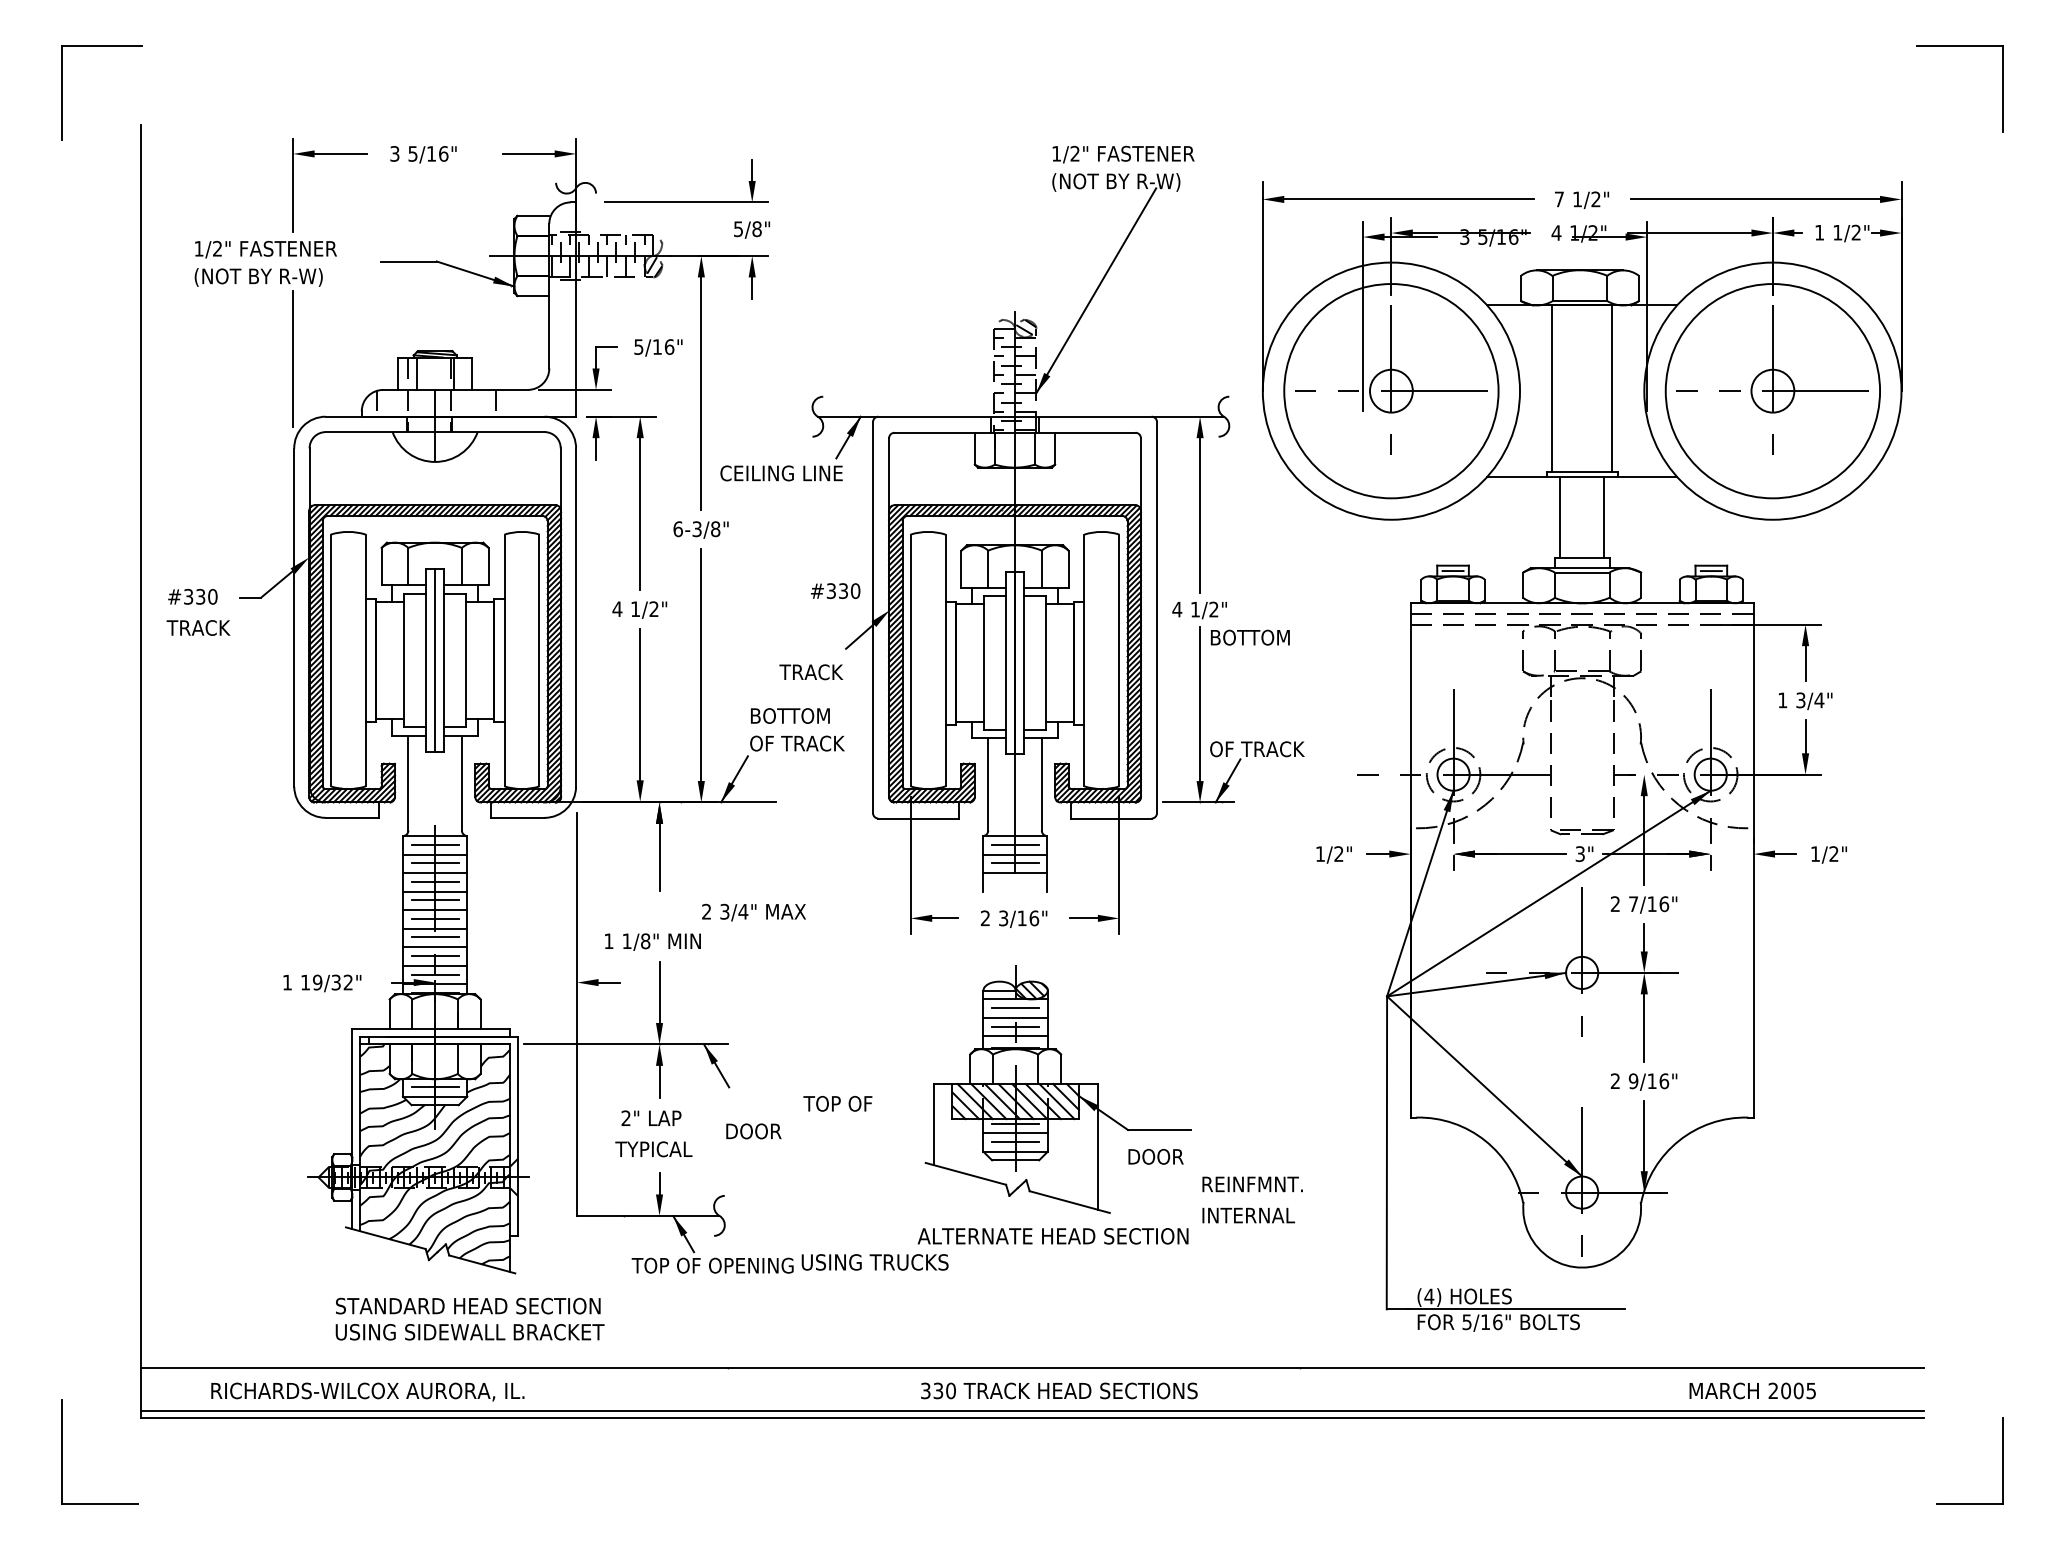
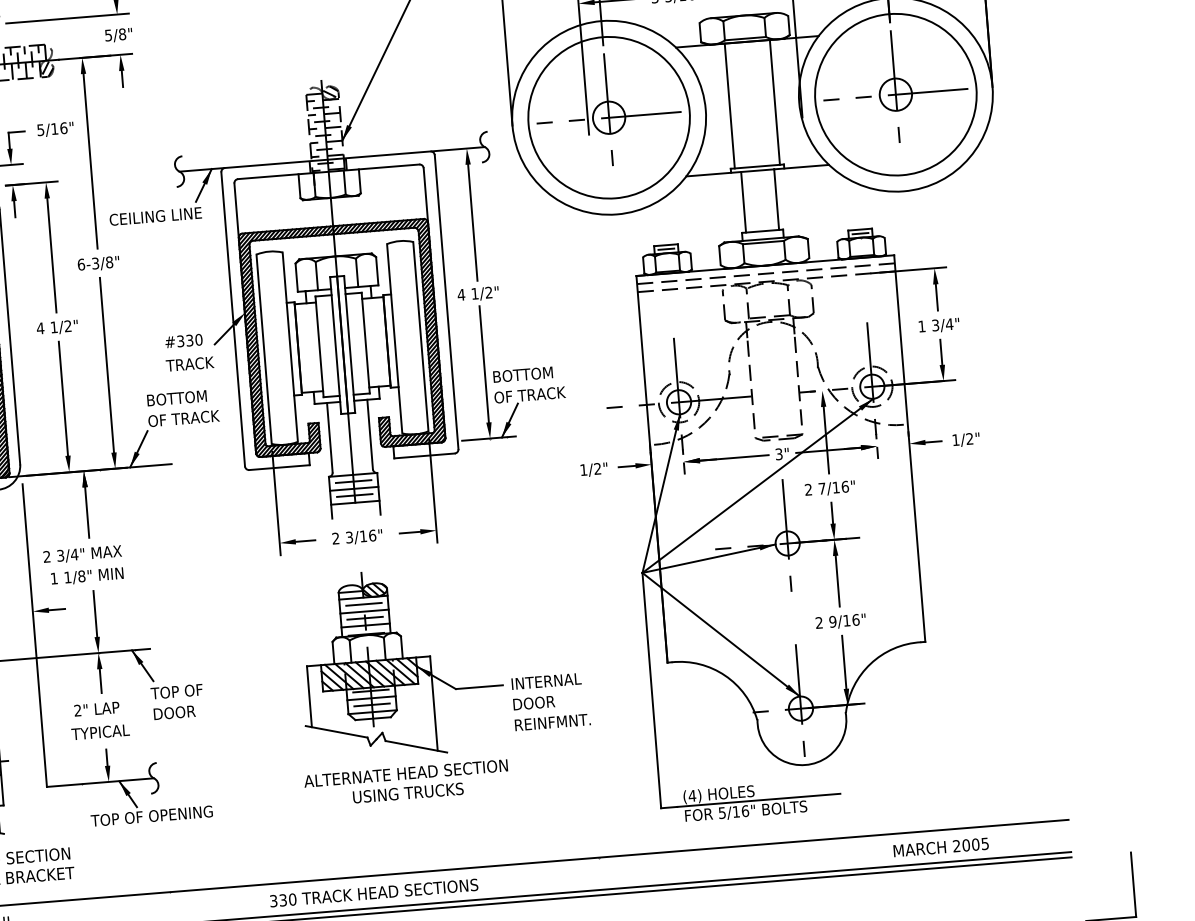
text: (835, 591) -> (183, 341), moved
text: (1250, 637) -> (523, 374), moved
text: (753, 912) -> (82, 554), moved
text: (837, 1103) -> (176, 691), moved
text: (1155, 1156) -> (533, 702), moved
text: (1248, 1215) -> (546, 681), moved
text: (874, 1262) -> (407, 793), moved
text: (1059, 1390) -> (374, 892), moved

